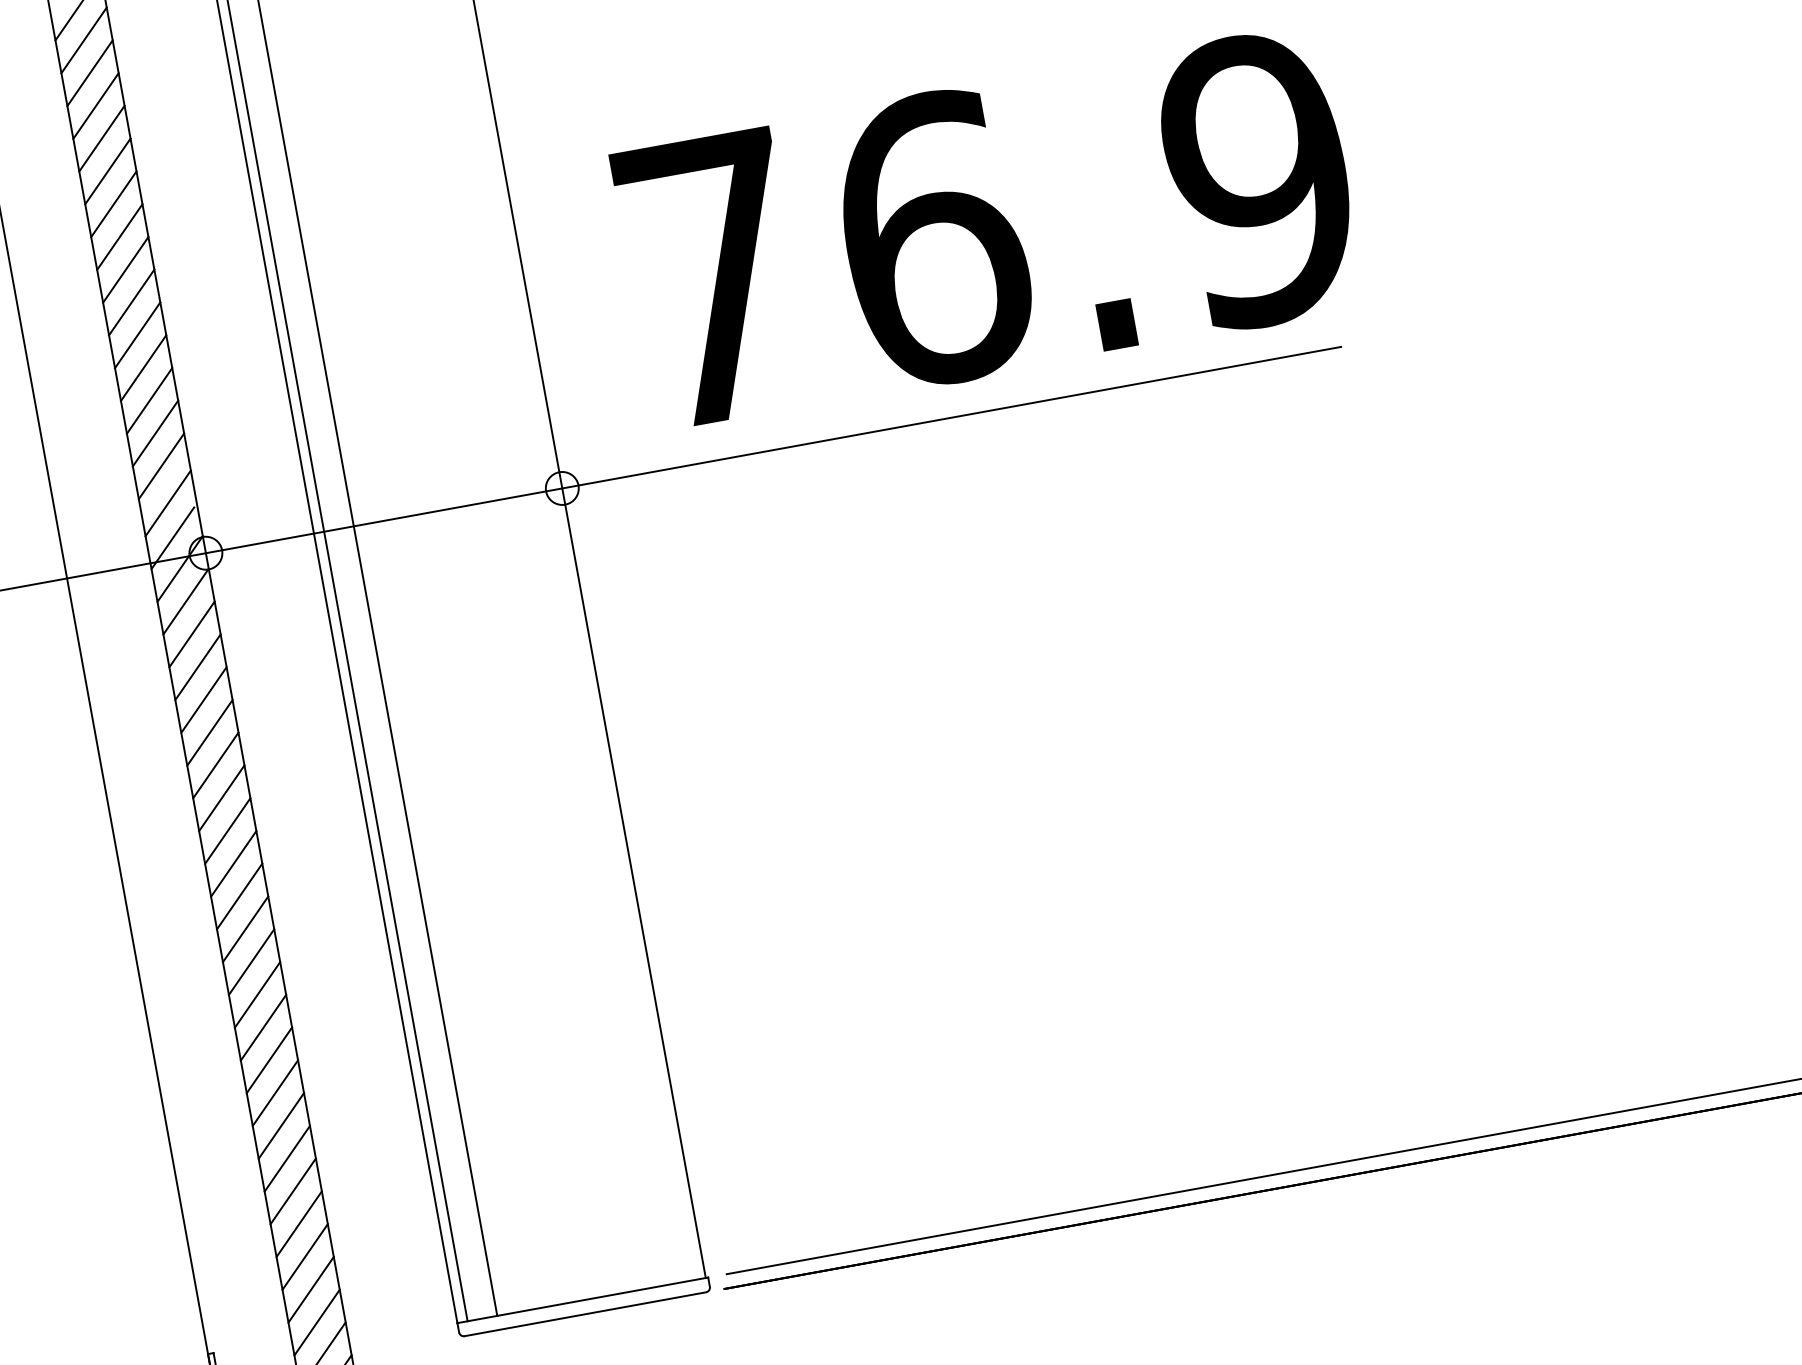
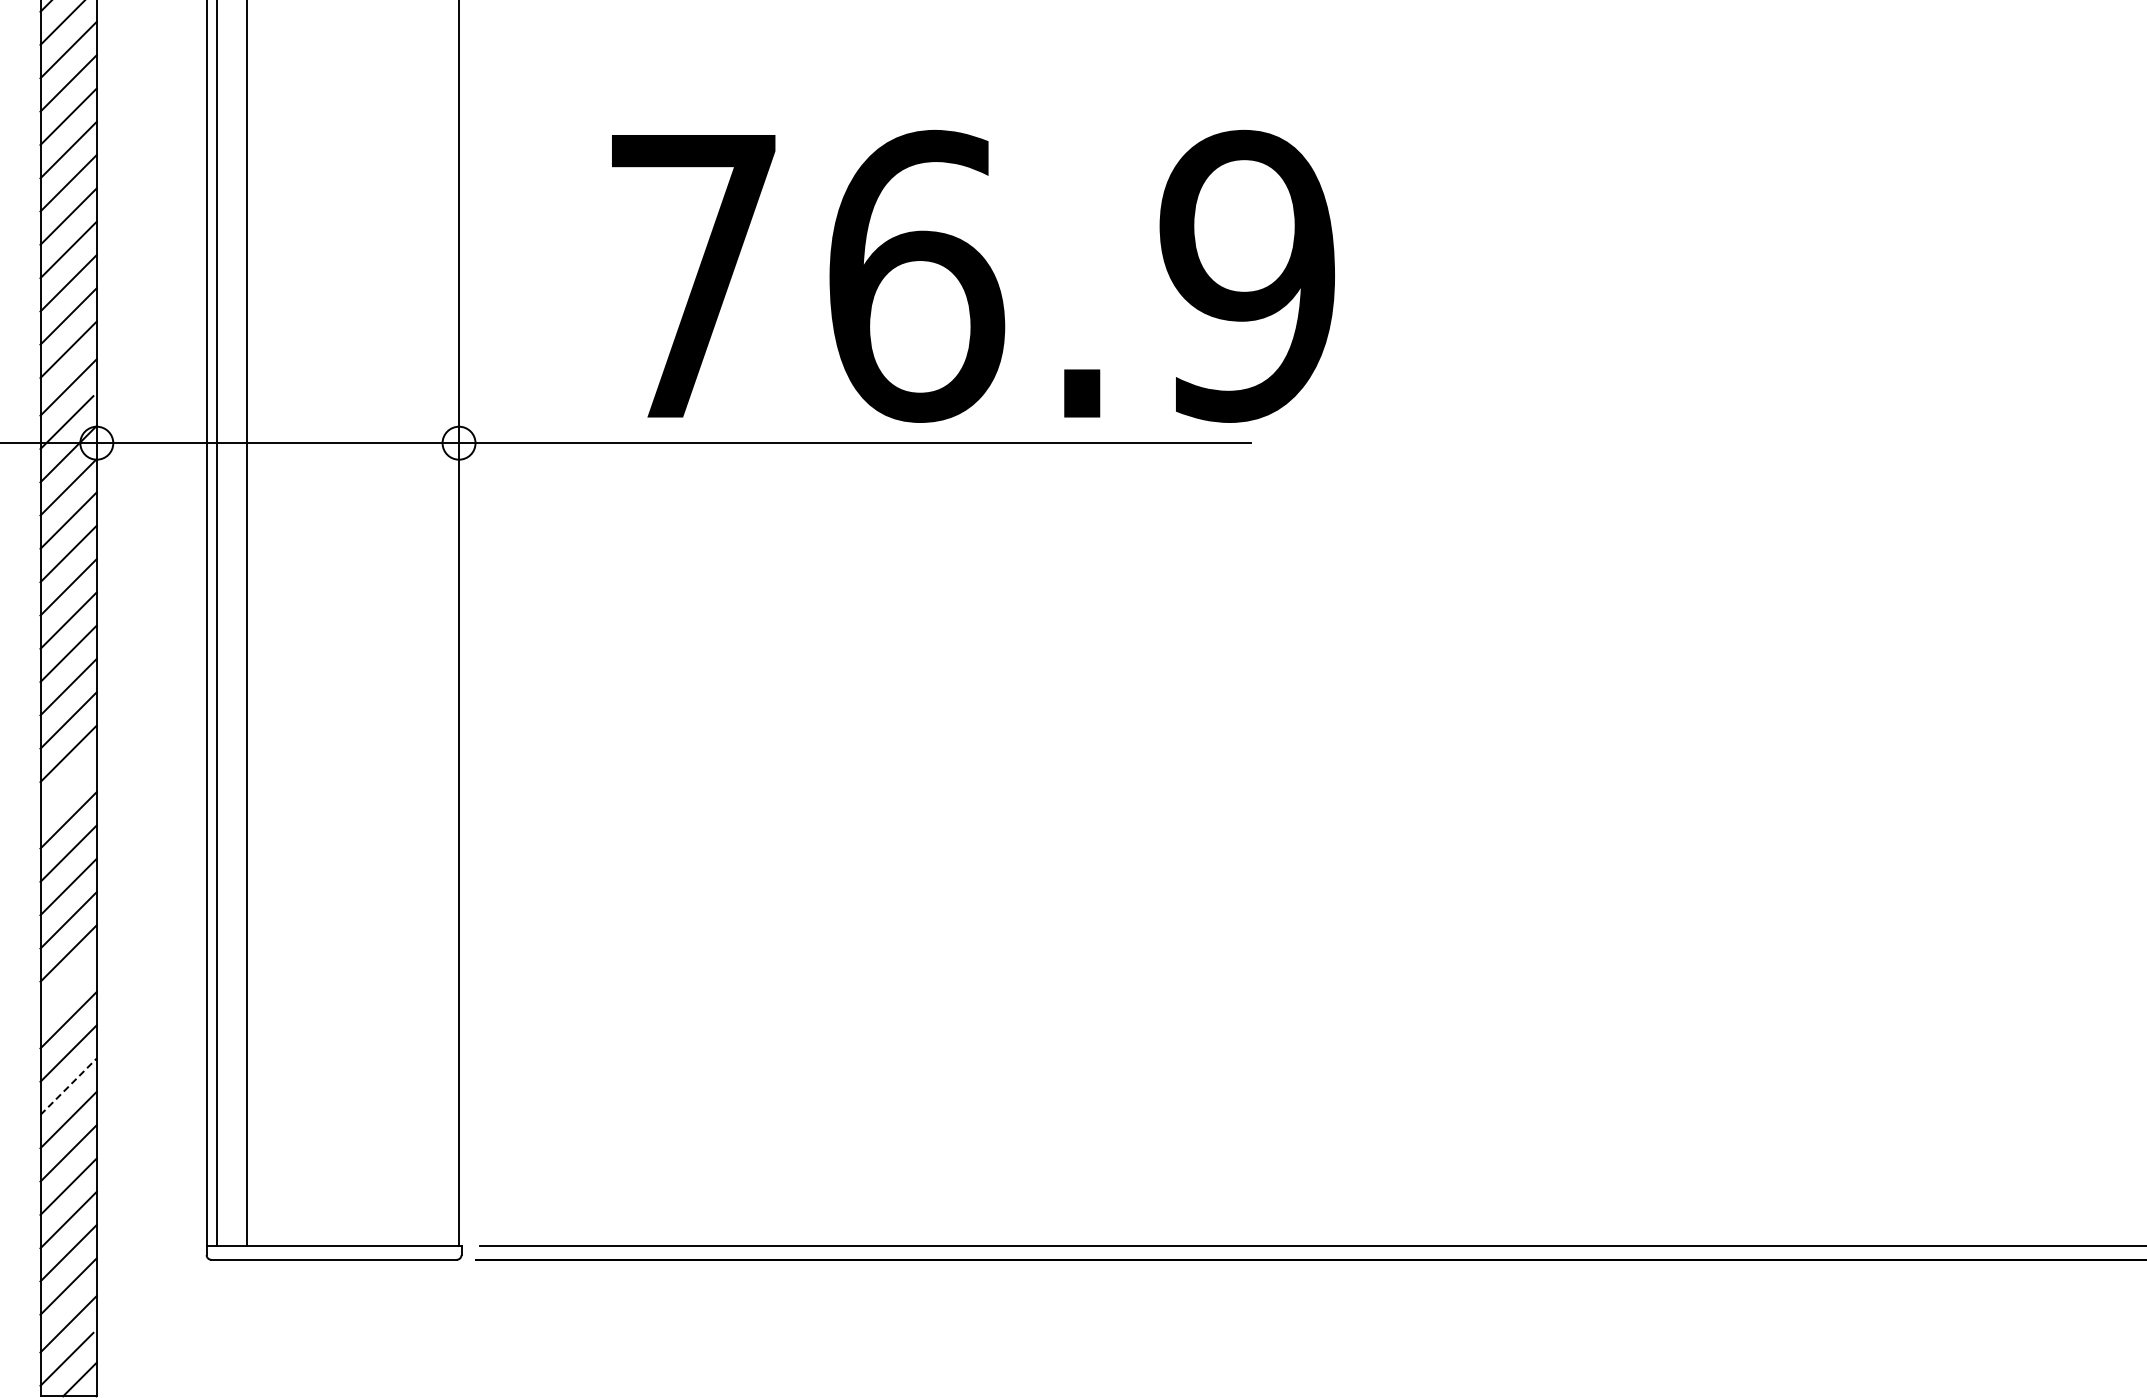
text: (989, 228) -> (973, 275), moved
line: (239, 896) -> (68, 786), removed
line: (275, 1092) -> (68, 986), removed
line: (293, 1191) -> (68, 1086), solid -> dashed

